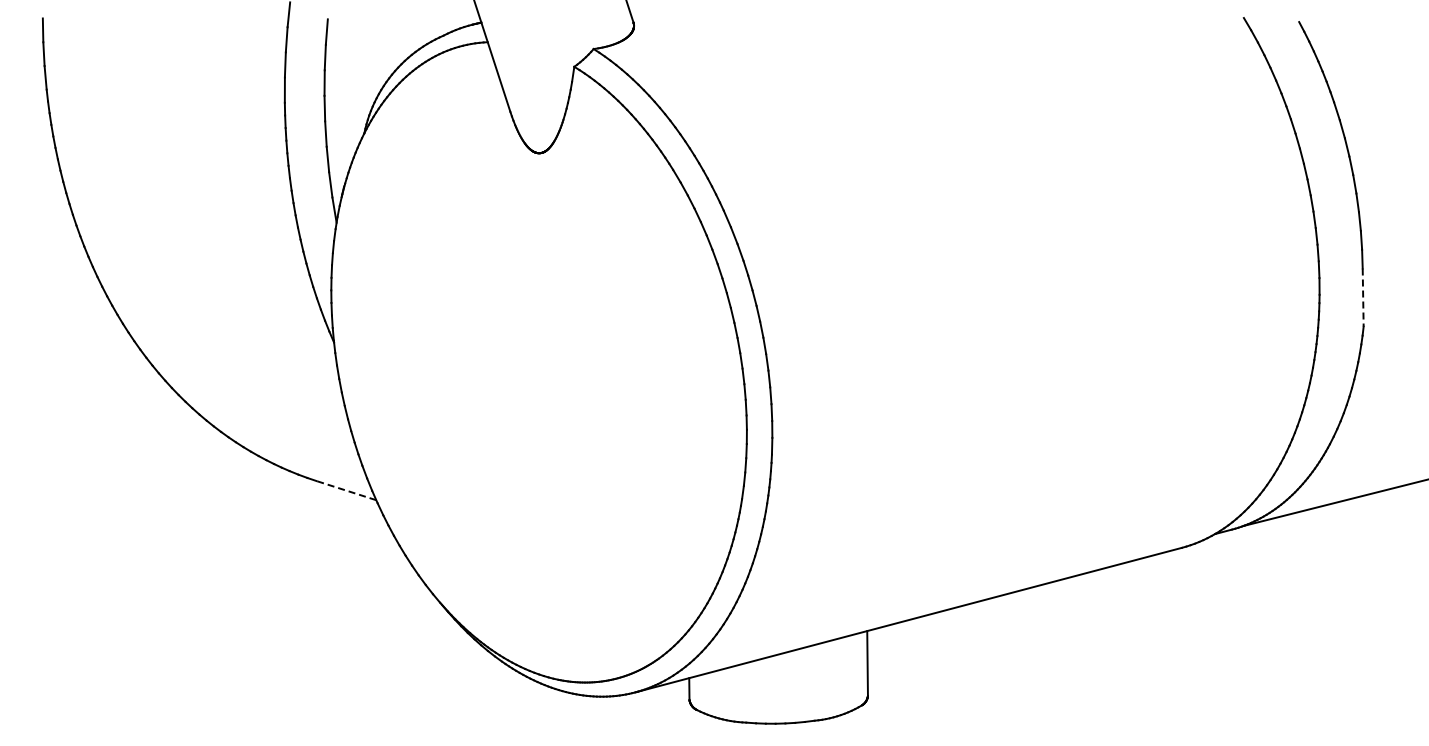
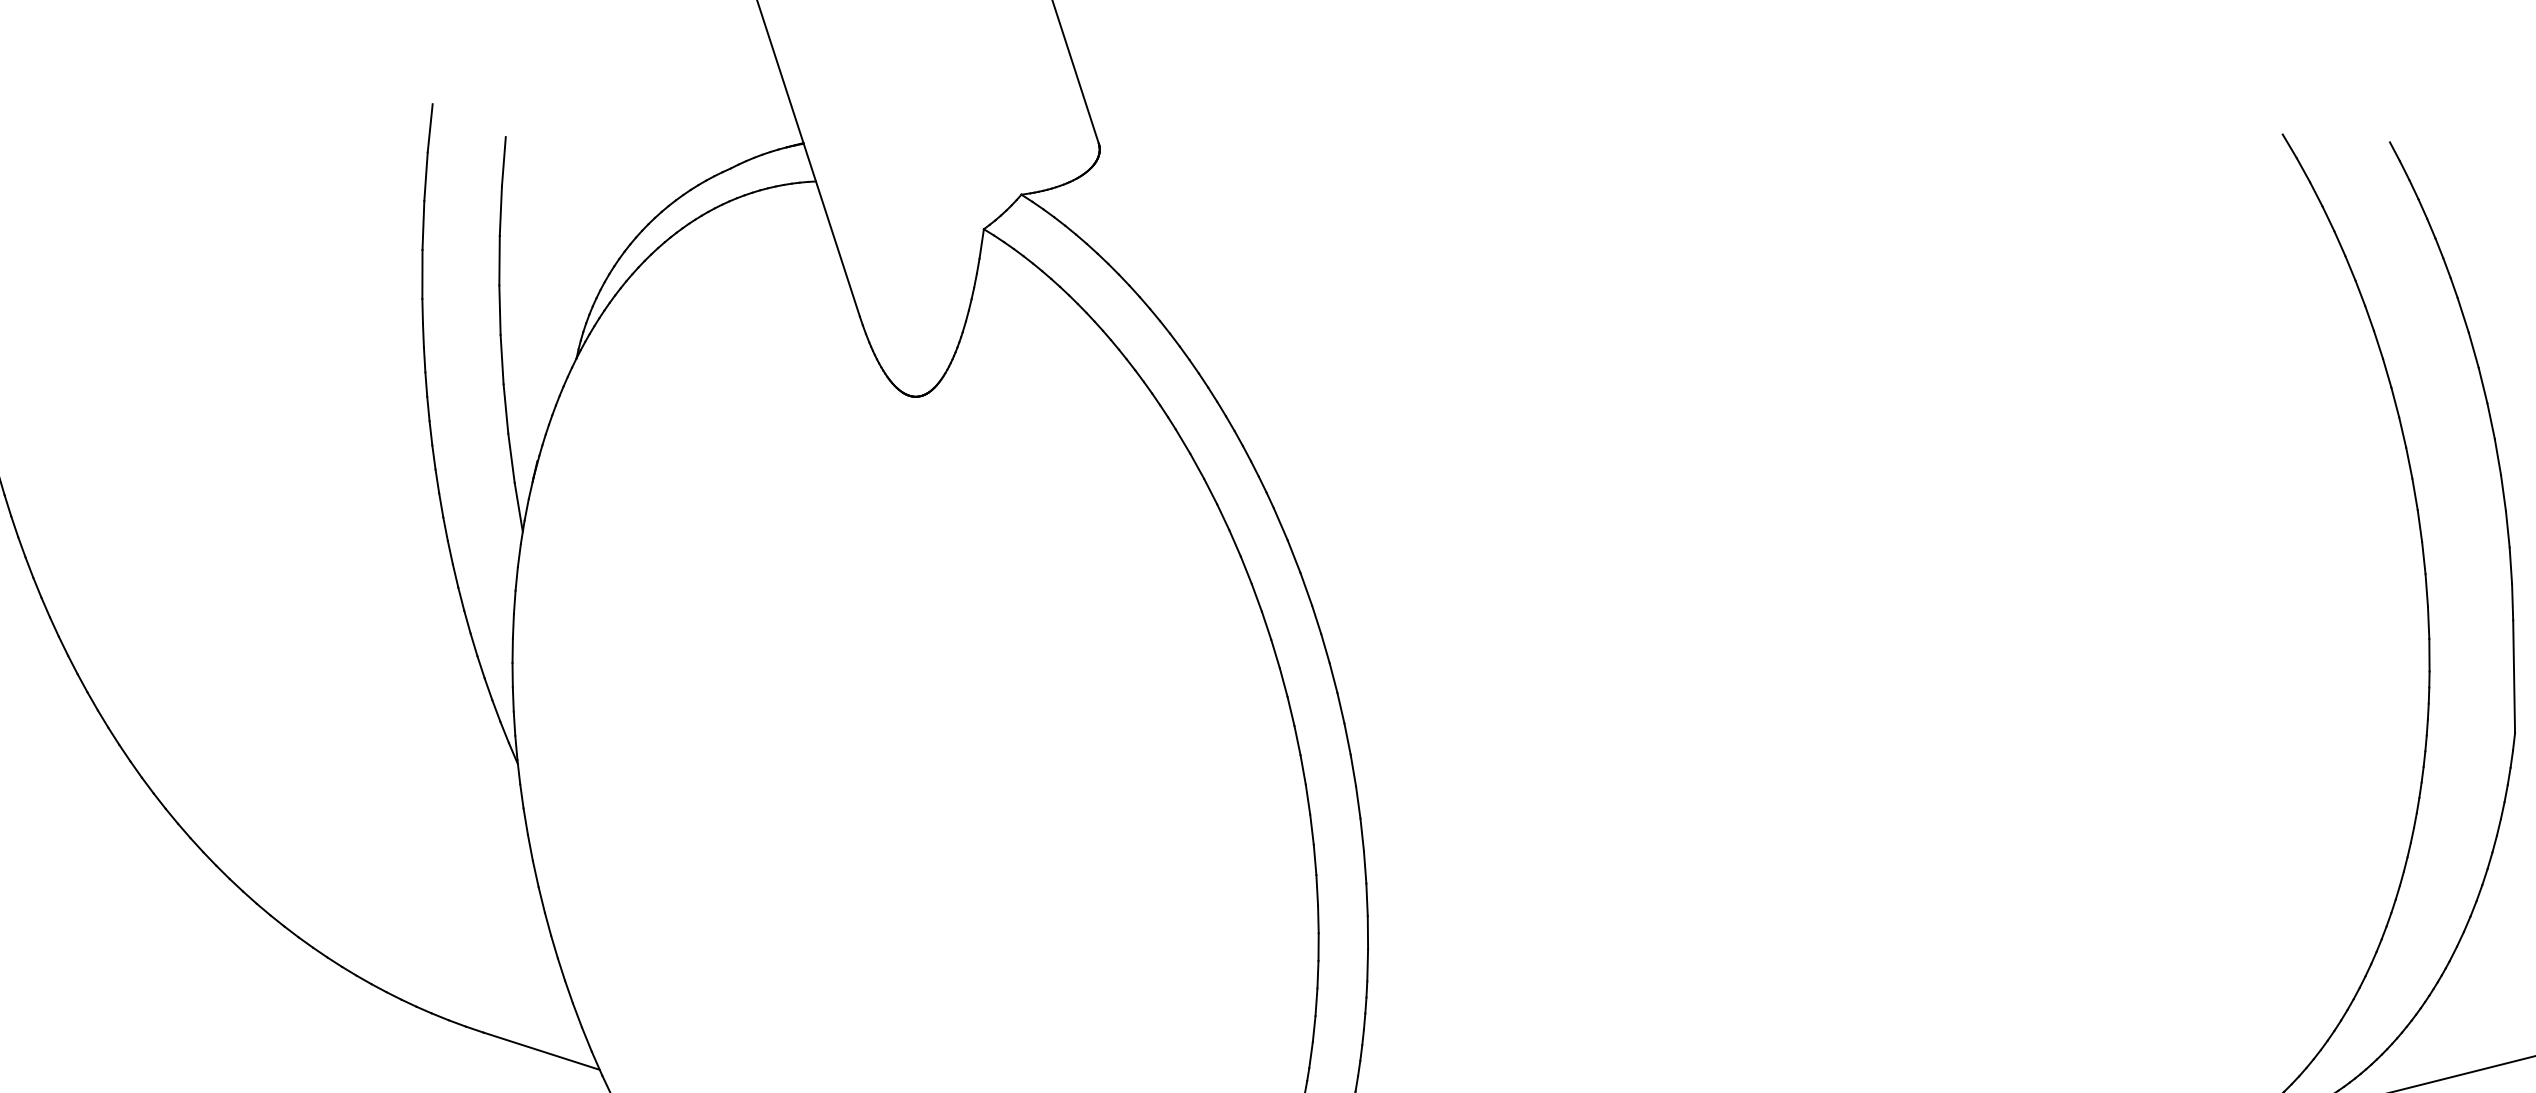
line: (1363, 298) -> (2514, 678), dashed -> solid
line: (345, 490) -> (540, 1051), dashed -> solid

